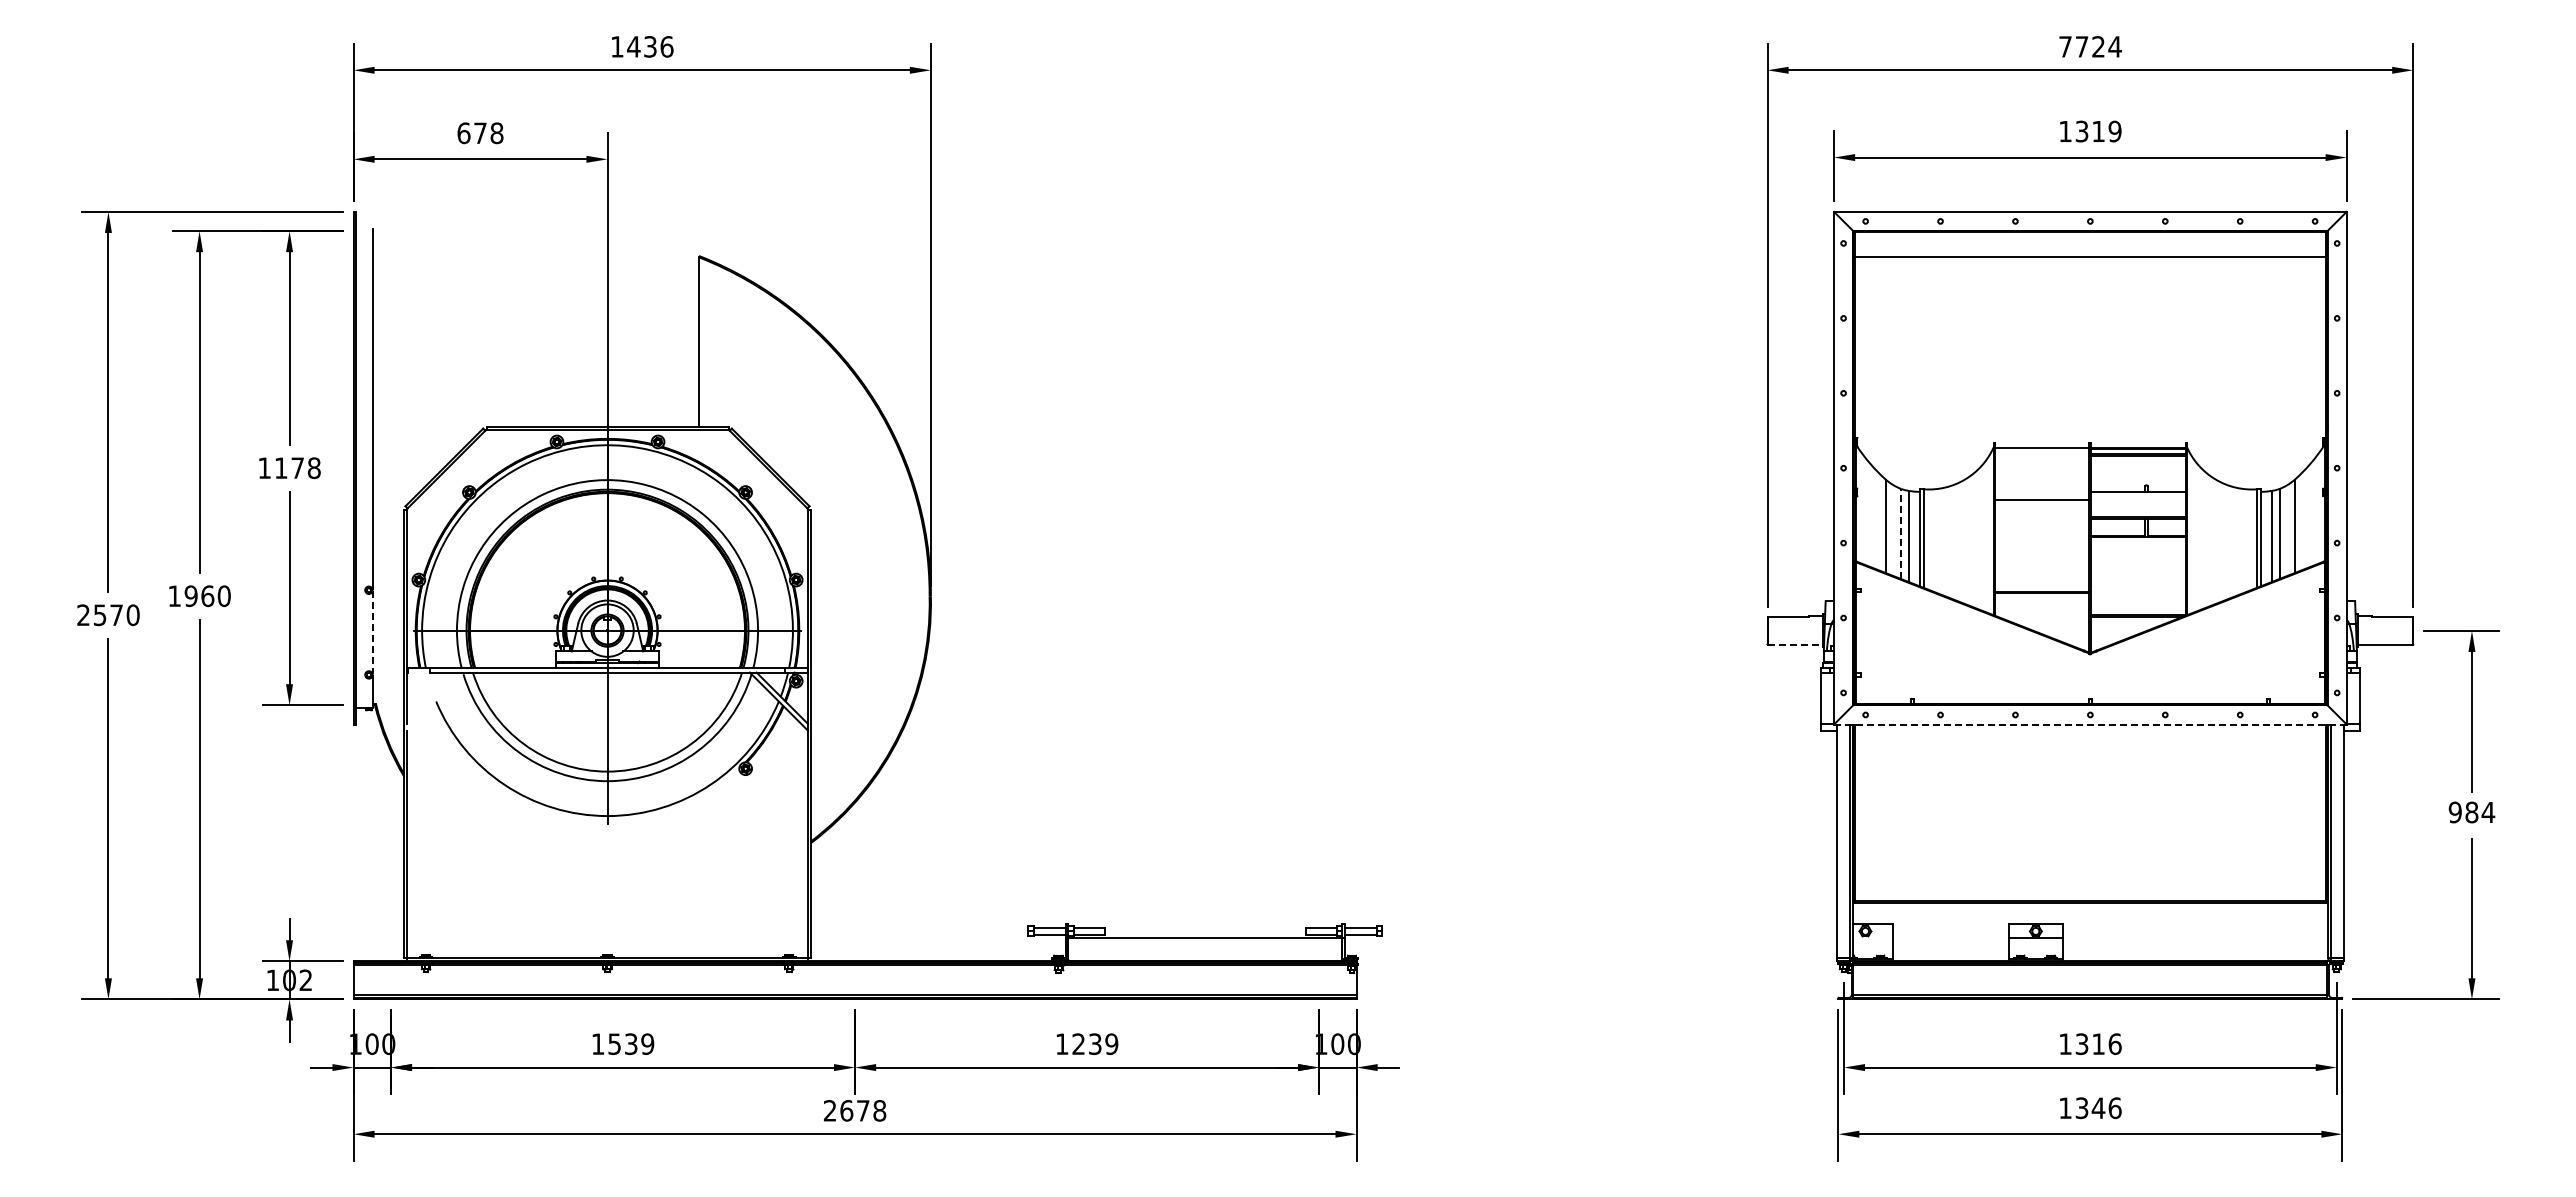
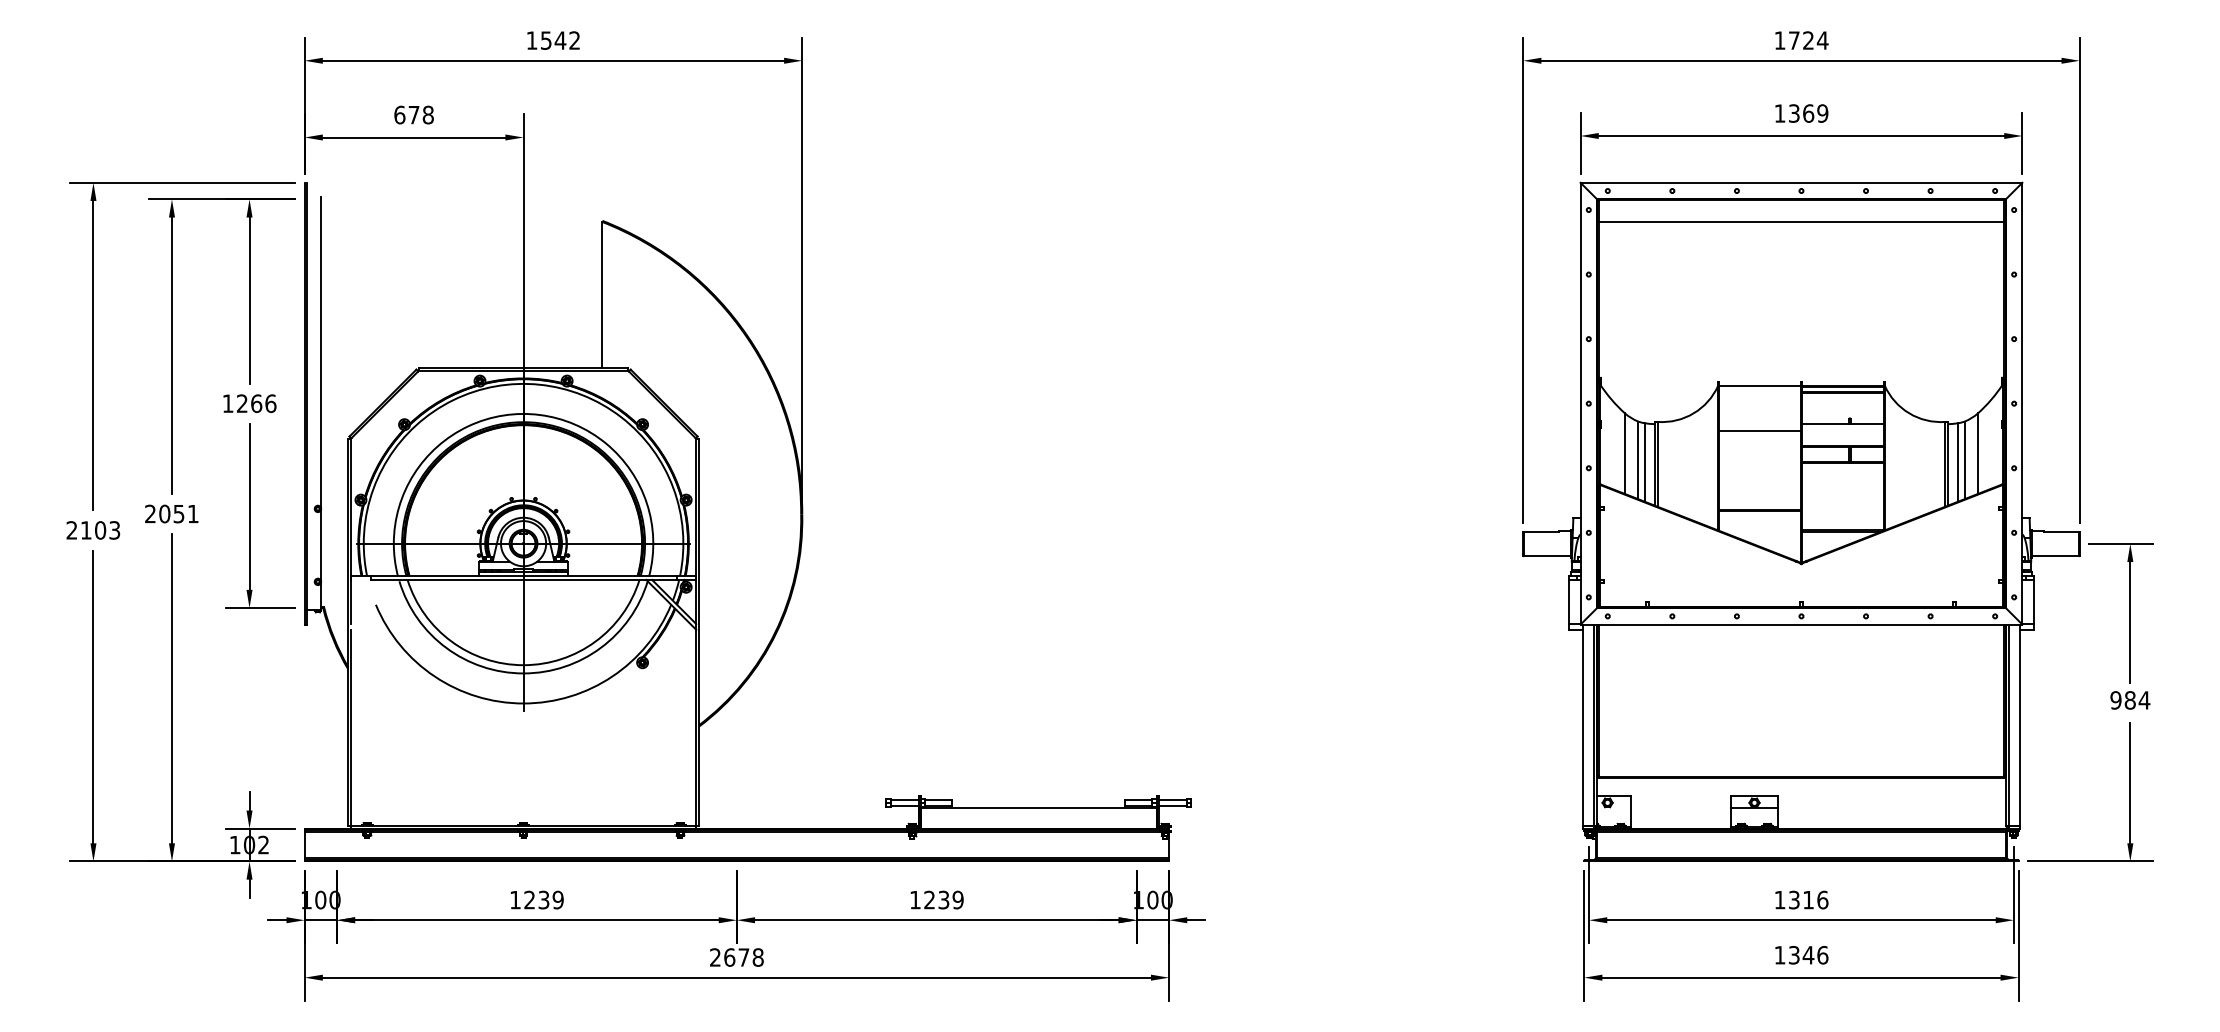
text: (650, 46) -> (560, 40), 1436 -> 1542
text: (2065, 46) -> (1780, 40), 7724 -> 1724
text: (2098, 131) -> (1808, 113), 1319 -> 1369
text: (297, 468) -> (256, 403), 1178 -> 1266
line: (1901, 533) -> (1638, 459), dashed -> solid
text: (199, 596) -> (171, 514), 1960 -> 2051
text: (116, 615) -> (100, 530), 2570 -> 2103
line: (372, 633) -> (321, 546), dashed -> solid
line: (1795, 644) -> (1547, 555), dashed -> solid
line: (2090, 724) -> (1801, 624), dashed -> solid
text: (614, 1044) -> (529, 900), 1539 -> 1239

